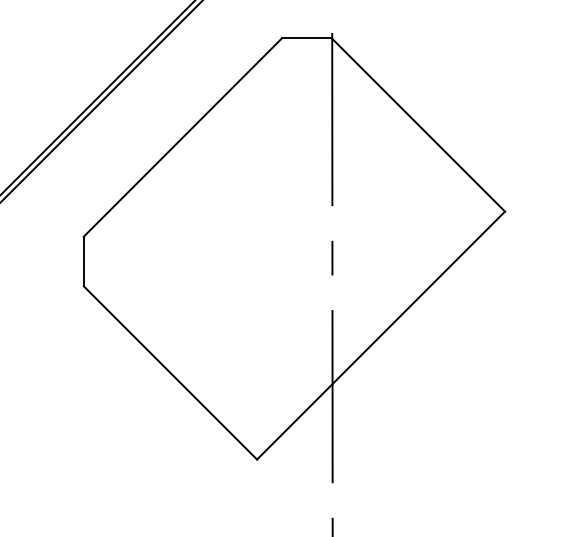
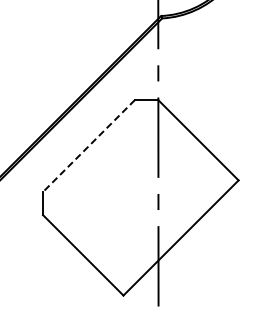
line: (181, 138) -> (88, 146), solid -> dashed

